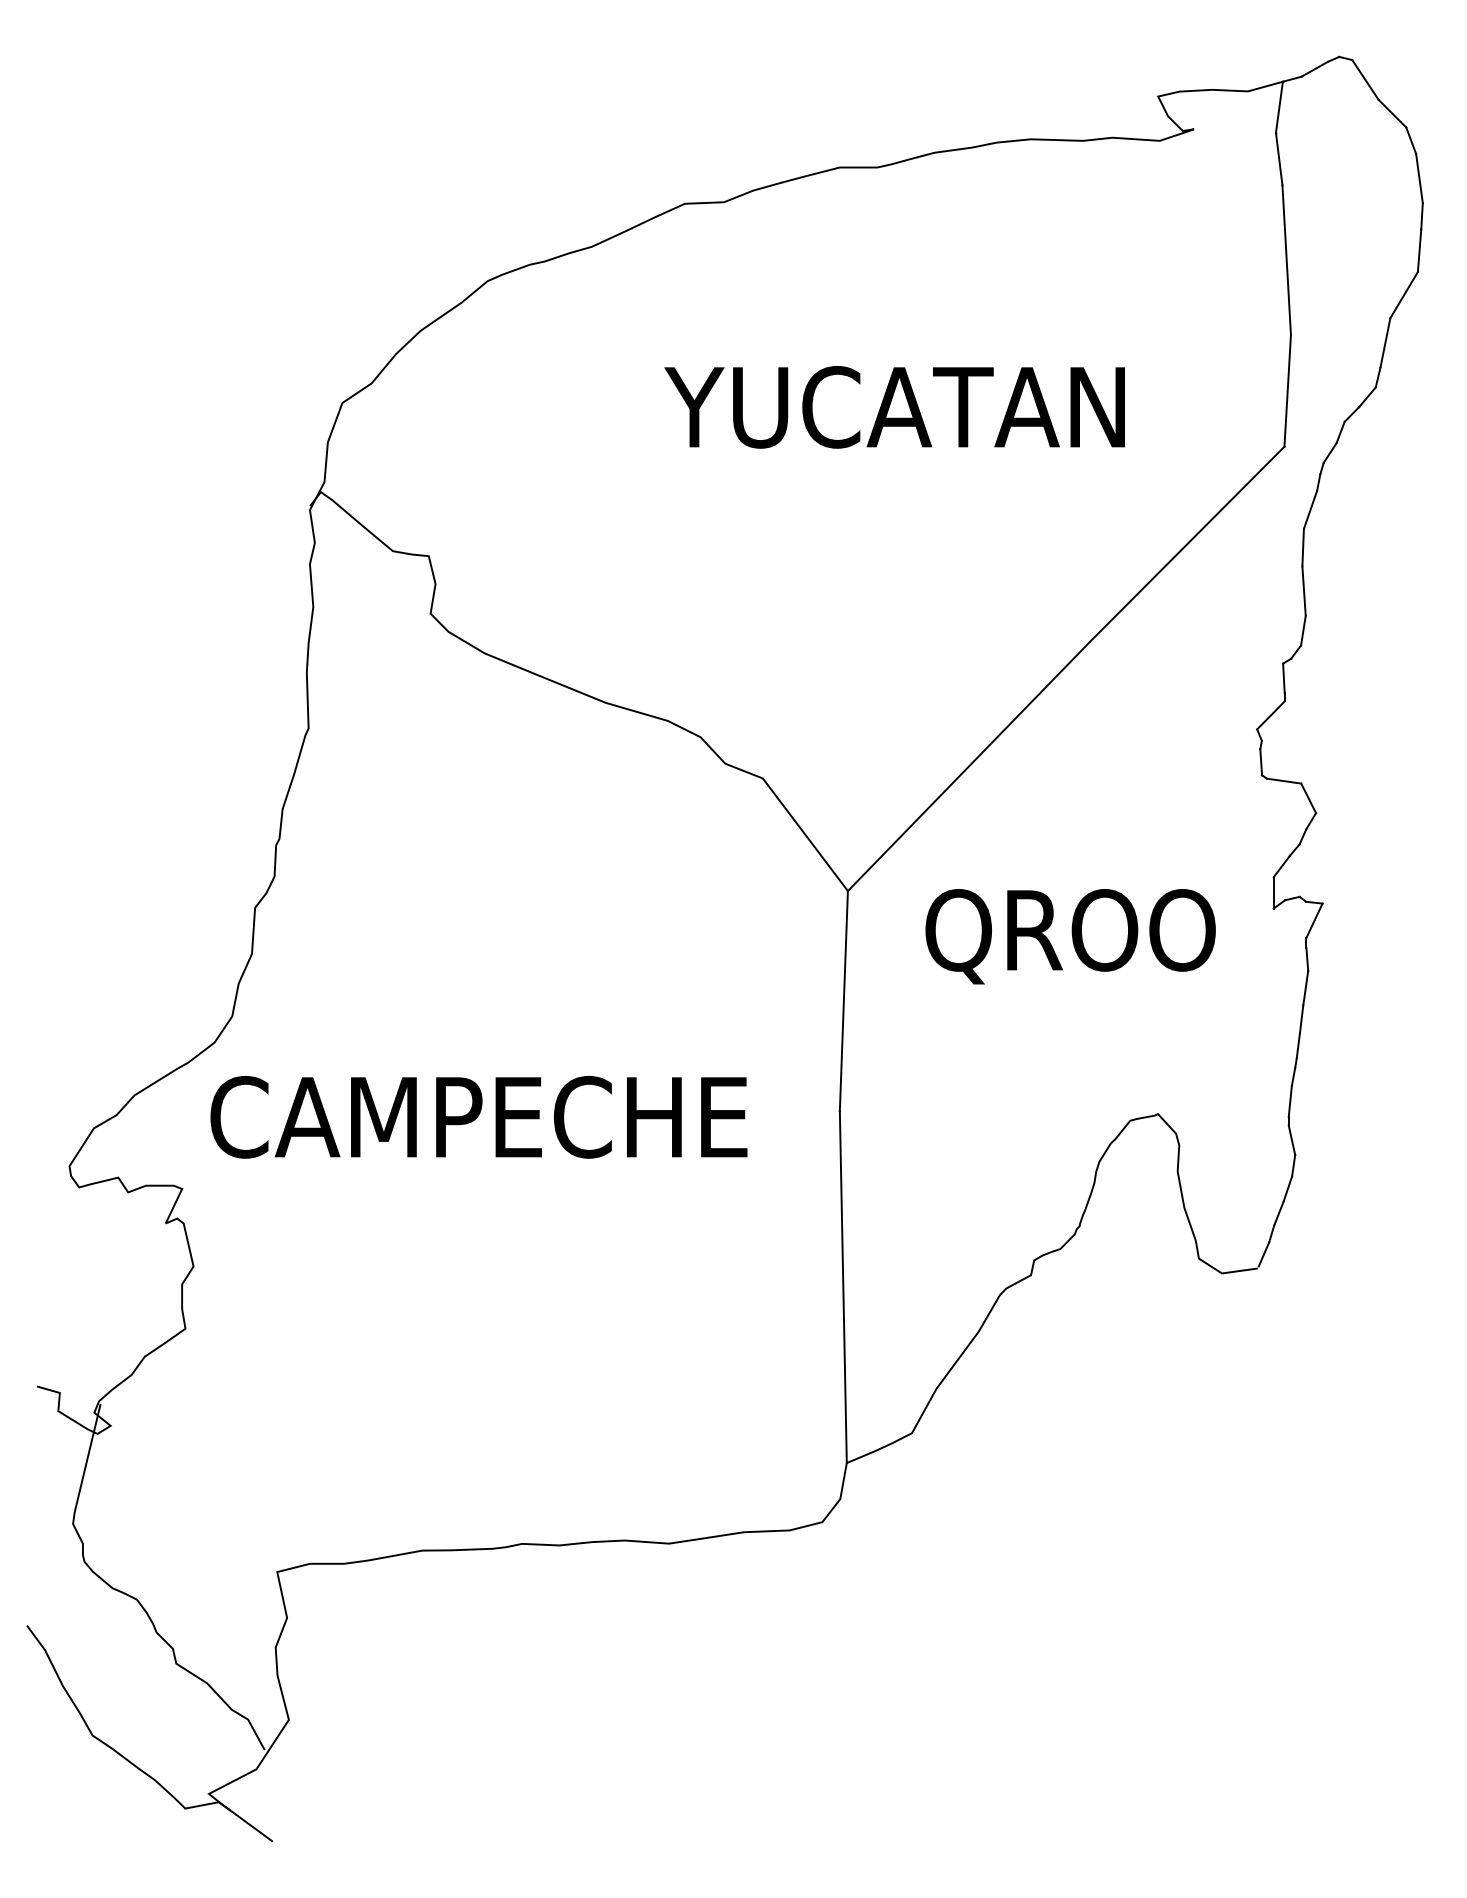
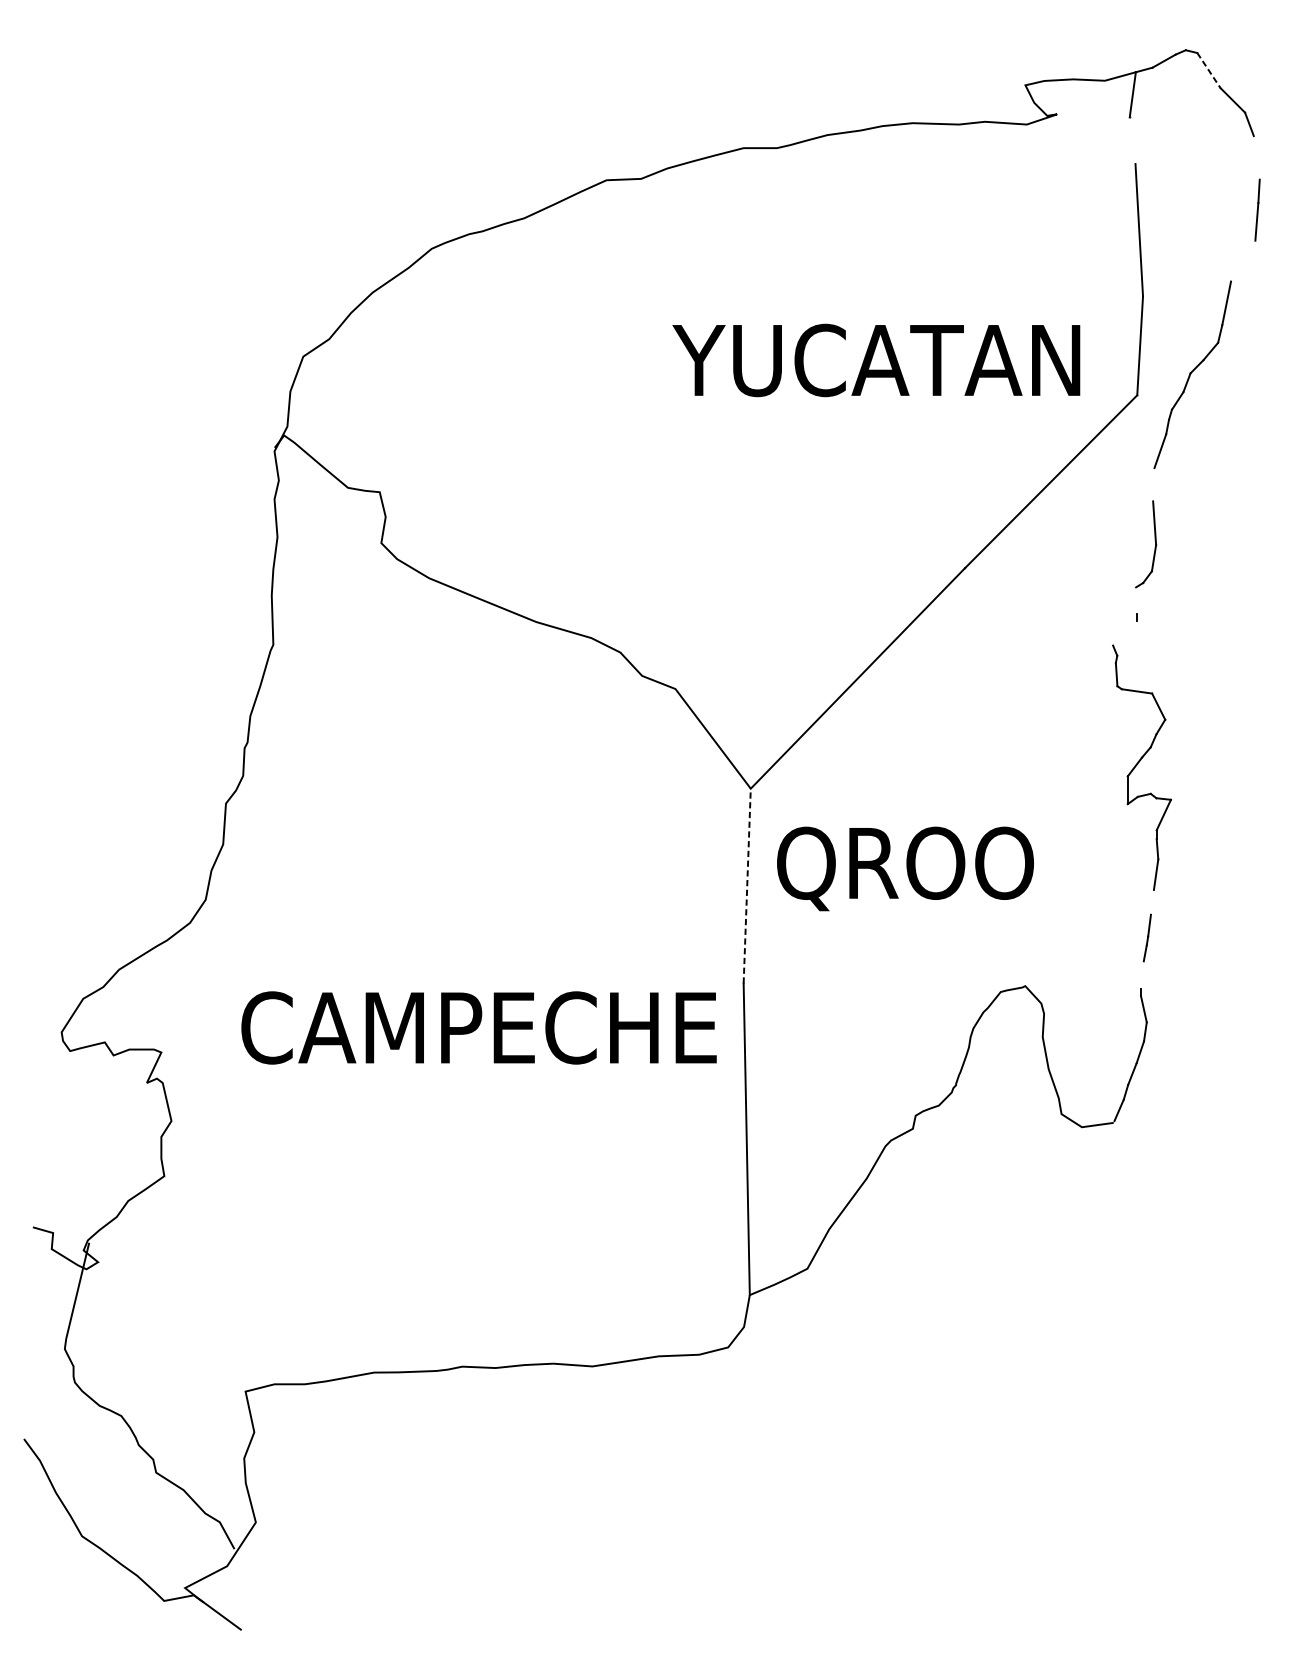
line: (1365, 79) -> (1209, 70), solid -> dashed
line: (1278, 158) -> (1131, 140), removed
line: (1419, 178) -> (1256, 157), removed
line: (1403, 295) -> (1242, 261), removed
text: (894, 407) -> (876, 360), moved
line: (1302, 547) -> (1153, 484), removed
line: (1283, 678) -> (1136, 600), removed
line: (1270, 715) -> (1124, 633), removed
text: (1070, 936) -> (905, 868), moved
line: (843, 1000) -> (746, 885), solid -> dashed
line: (1301, 1019) -> (1152, 902), removed
line: (1289, 1101) -> (1141, 975), removed
text: (478, 1117) -> (478, 1028), moved

